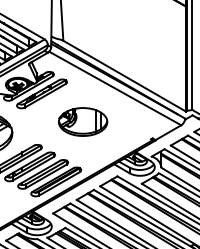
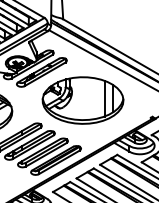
part: (82, 121) -> (82, 100), size x1.67

